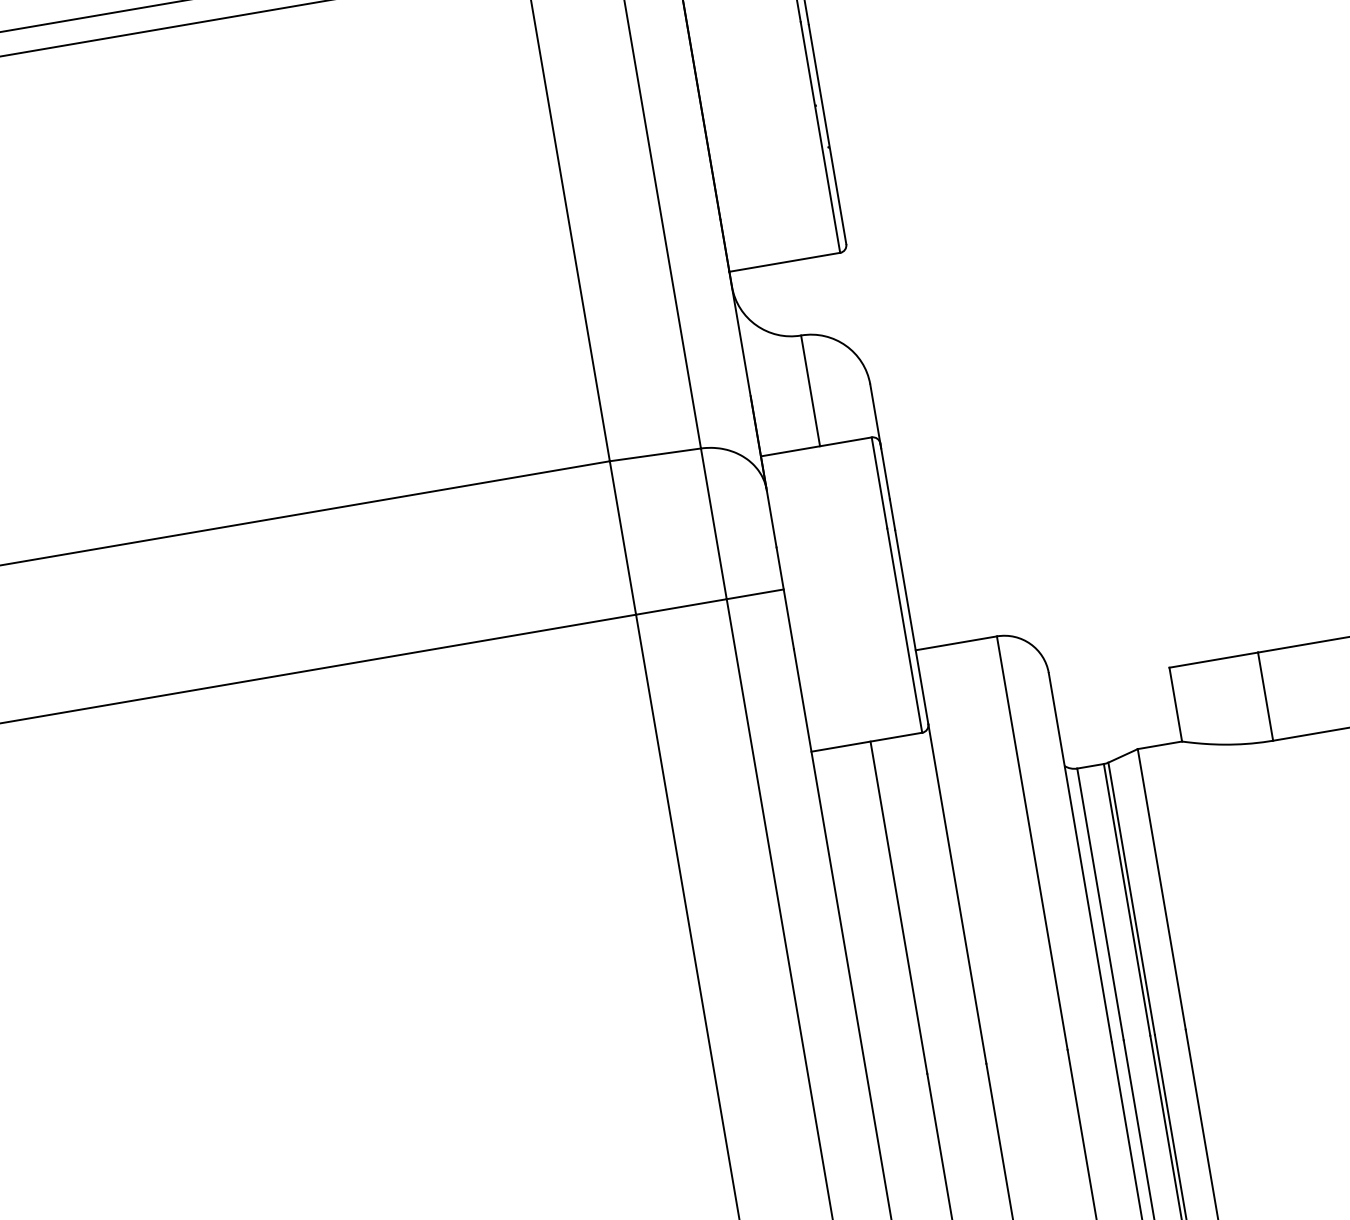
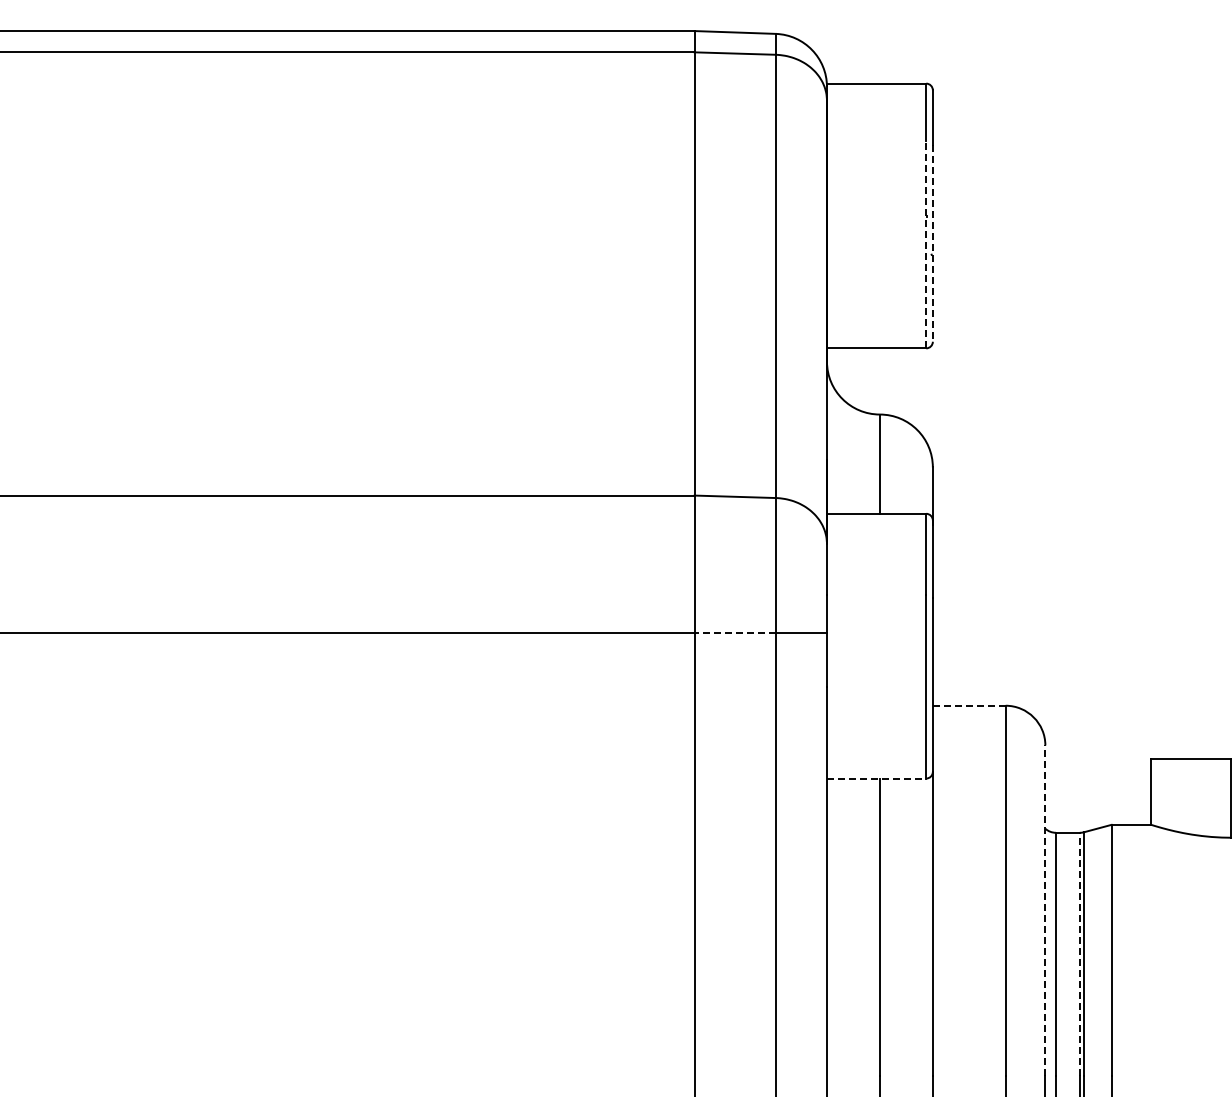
line: (827, 134) -> (932, 243), solid -> dashed
line: (820, 136) -> (926, 244), solid -> dashed
line: (681, 607) -> (735, 633), solid -> dashed
line: (956, 643) -> (969, 705), solid -> dashed
line: (866, 742) -> (876, 778), solid -> dashed
line: (1080, 857) -> (1045, 910), solid -> dashed
line: (1126, 899) -> (1079, 954), solid -> dashed

